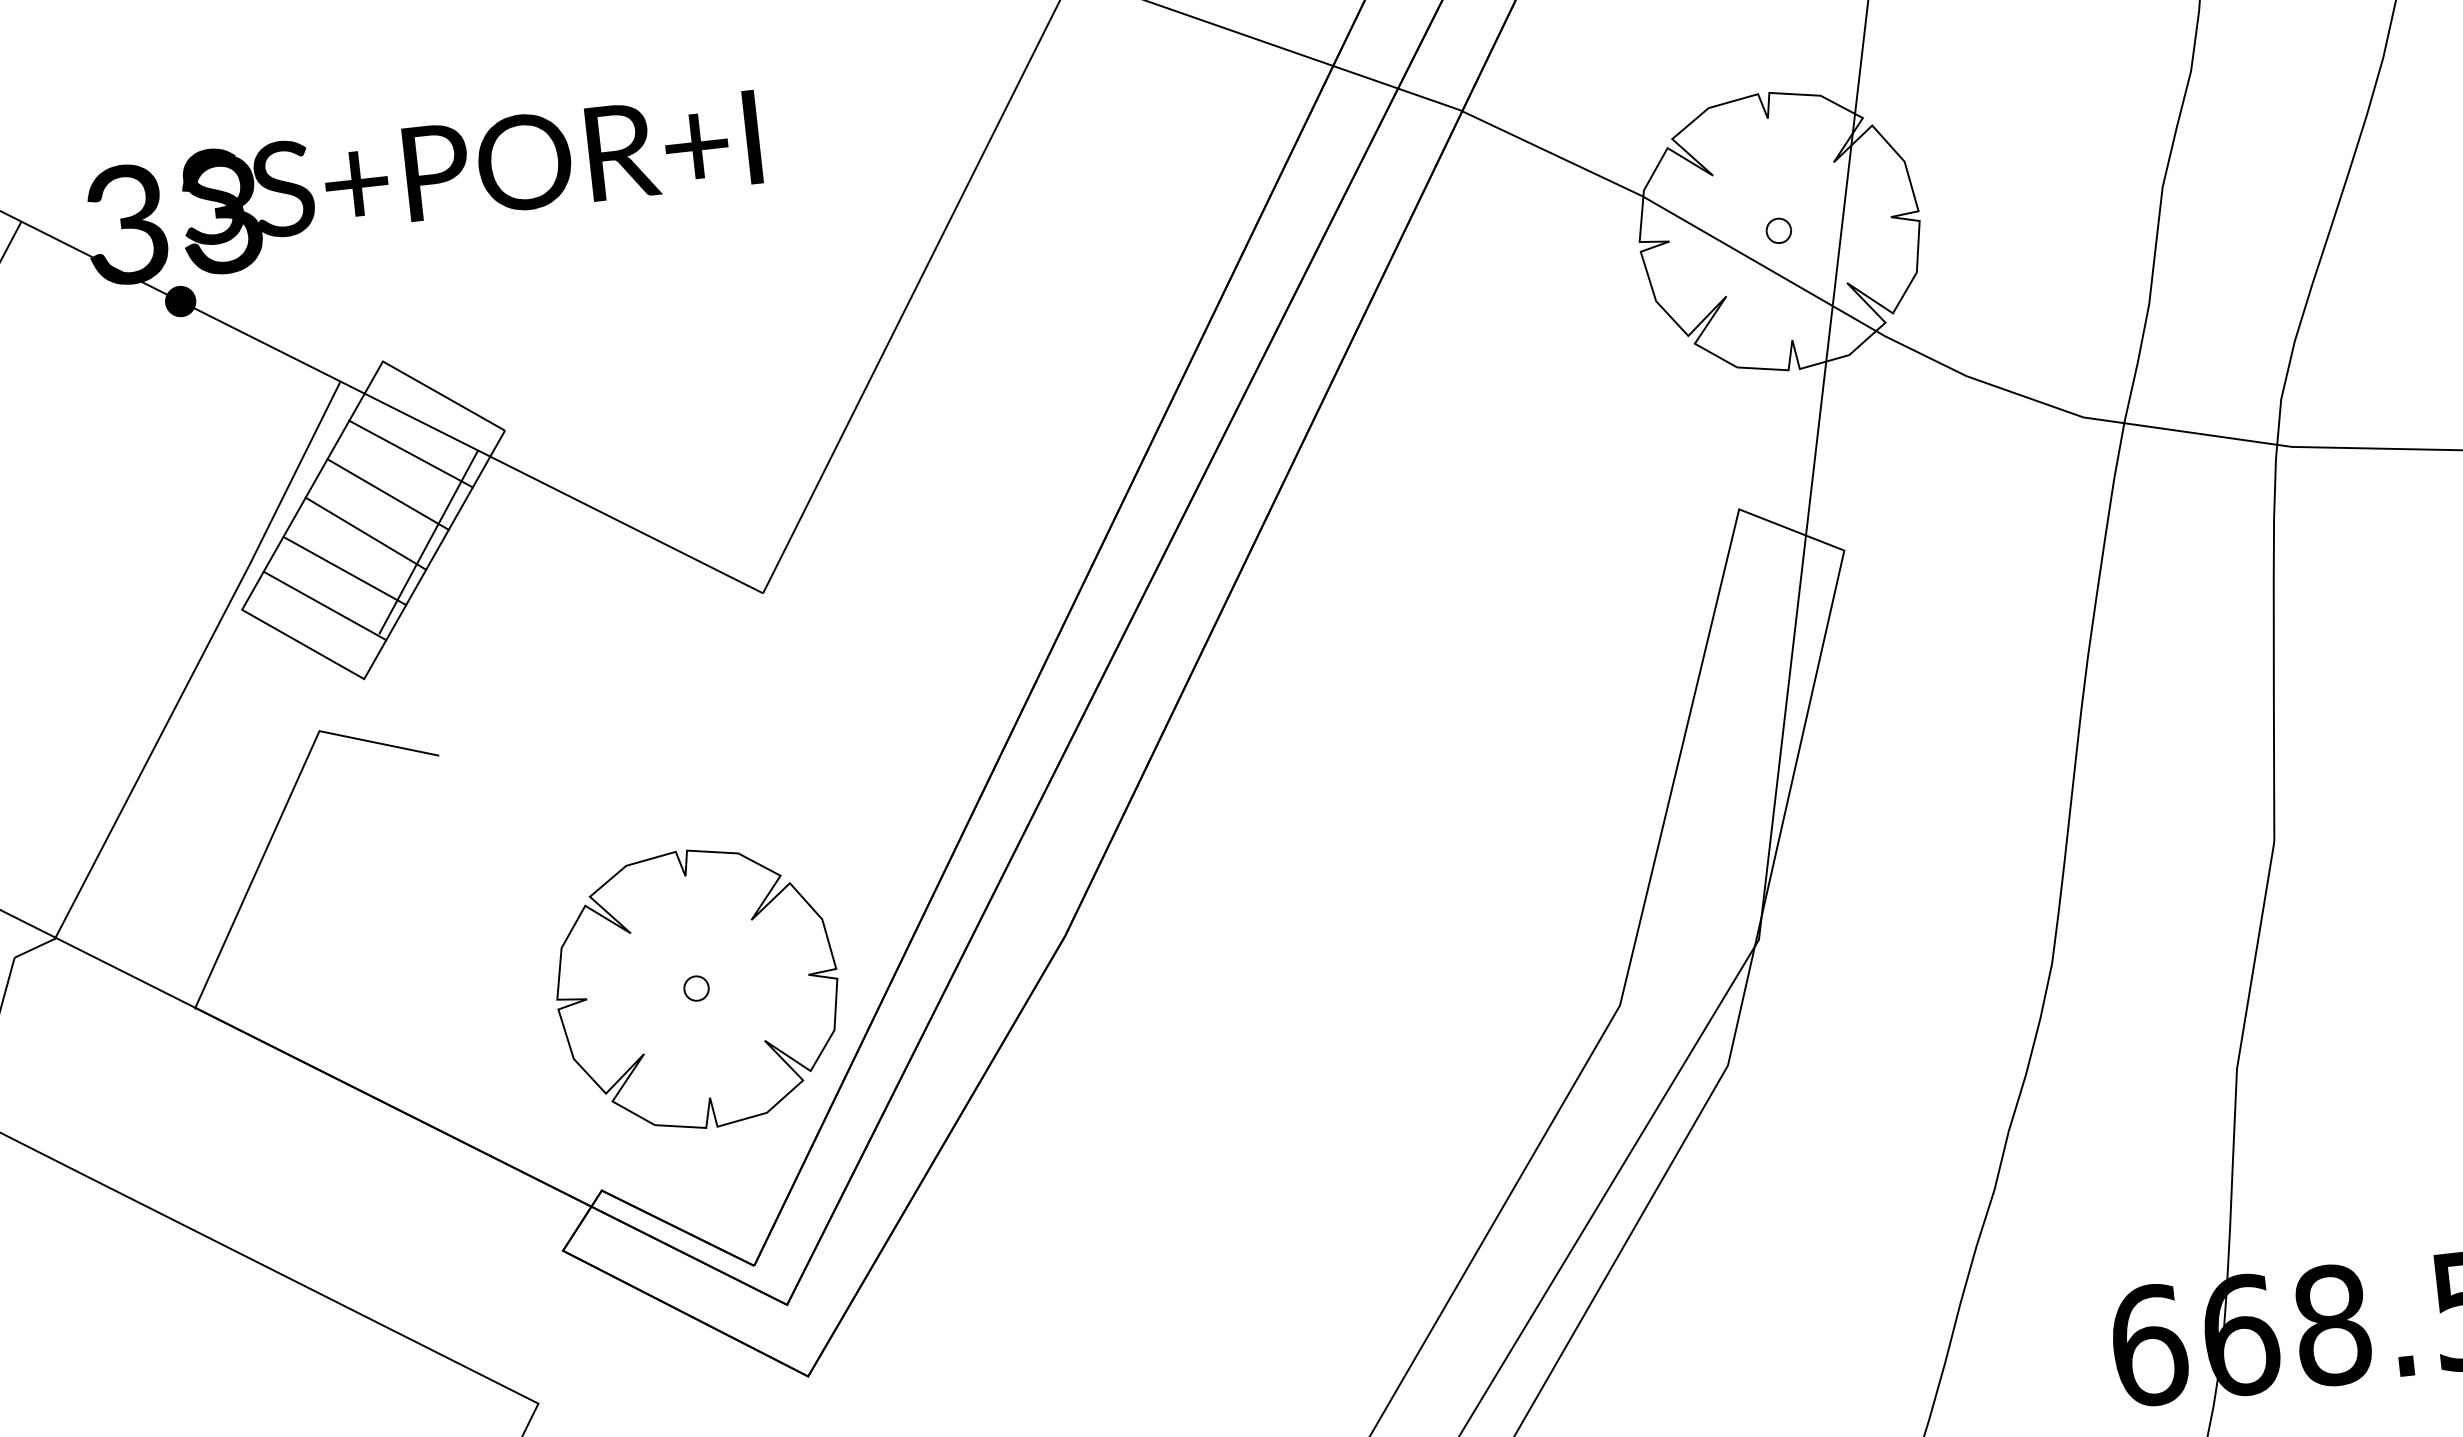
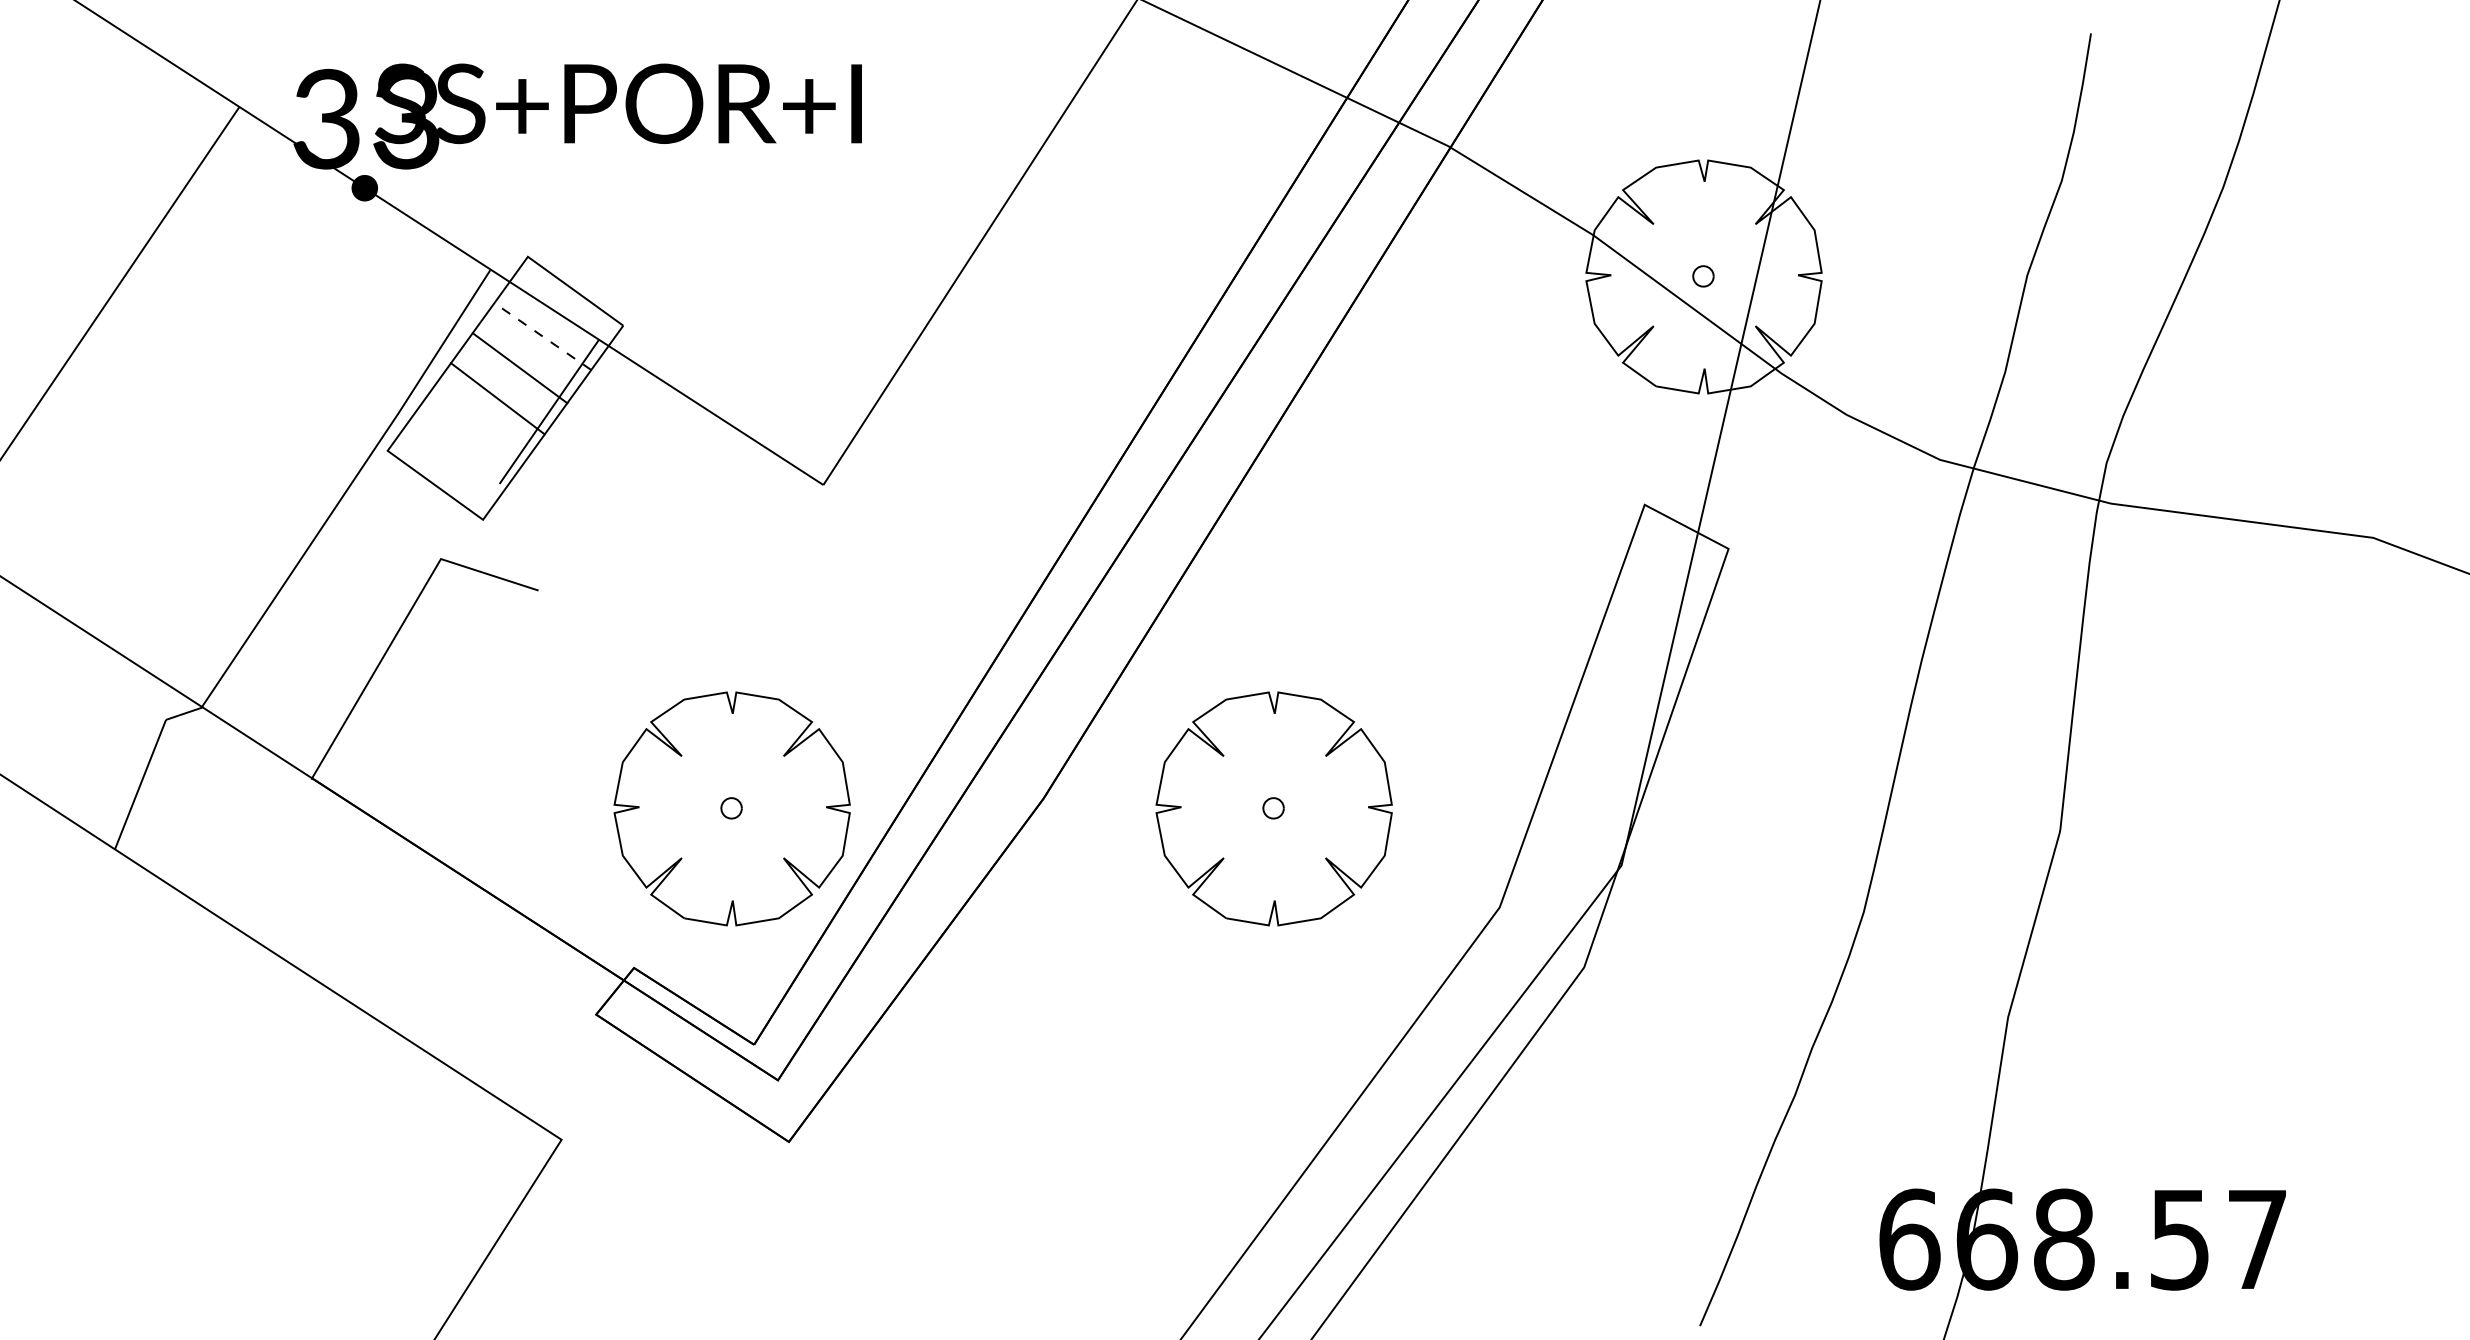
line: (410, 454) -> (542, 336), solid -> dashed
line: (344, 570) -> (476, 427), removed
line: (325, 606) -> (457, 455), removed
part: (1338, 917) -> (1273, 808), added

